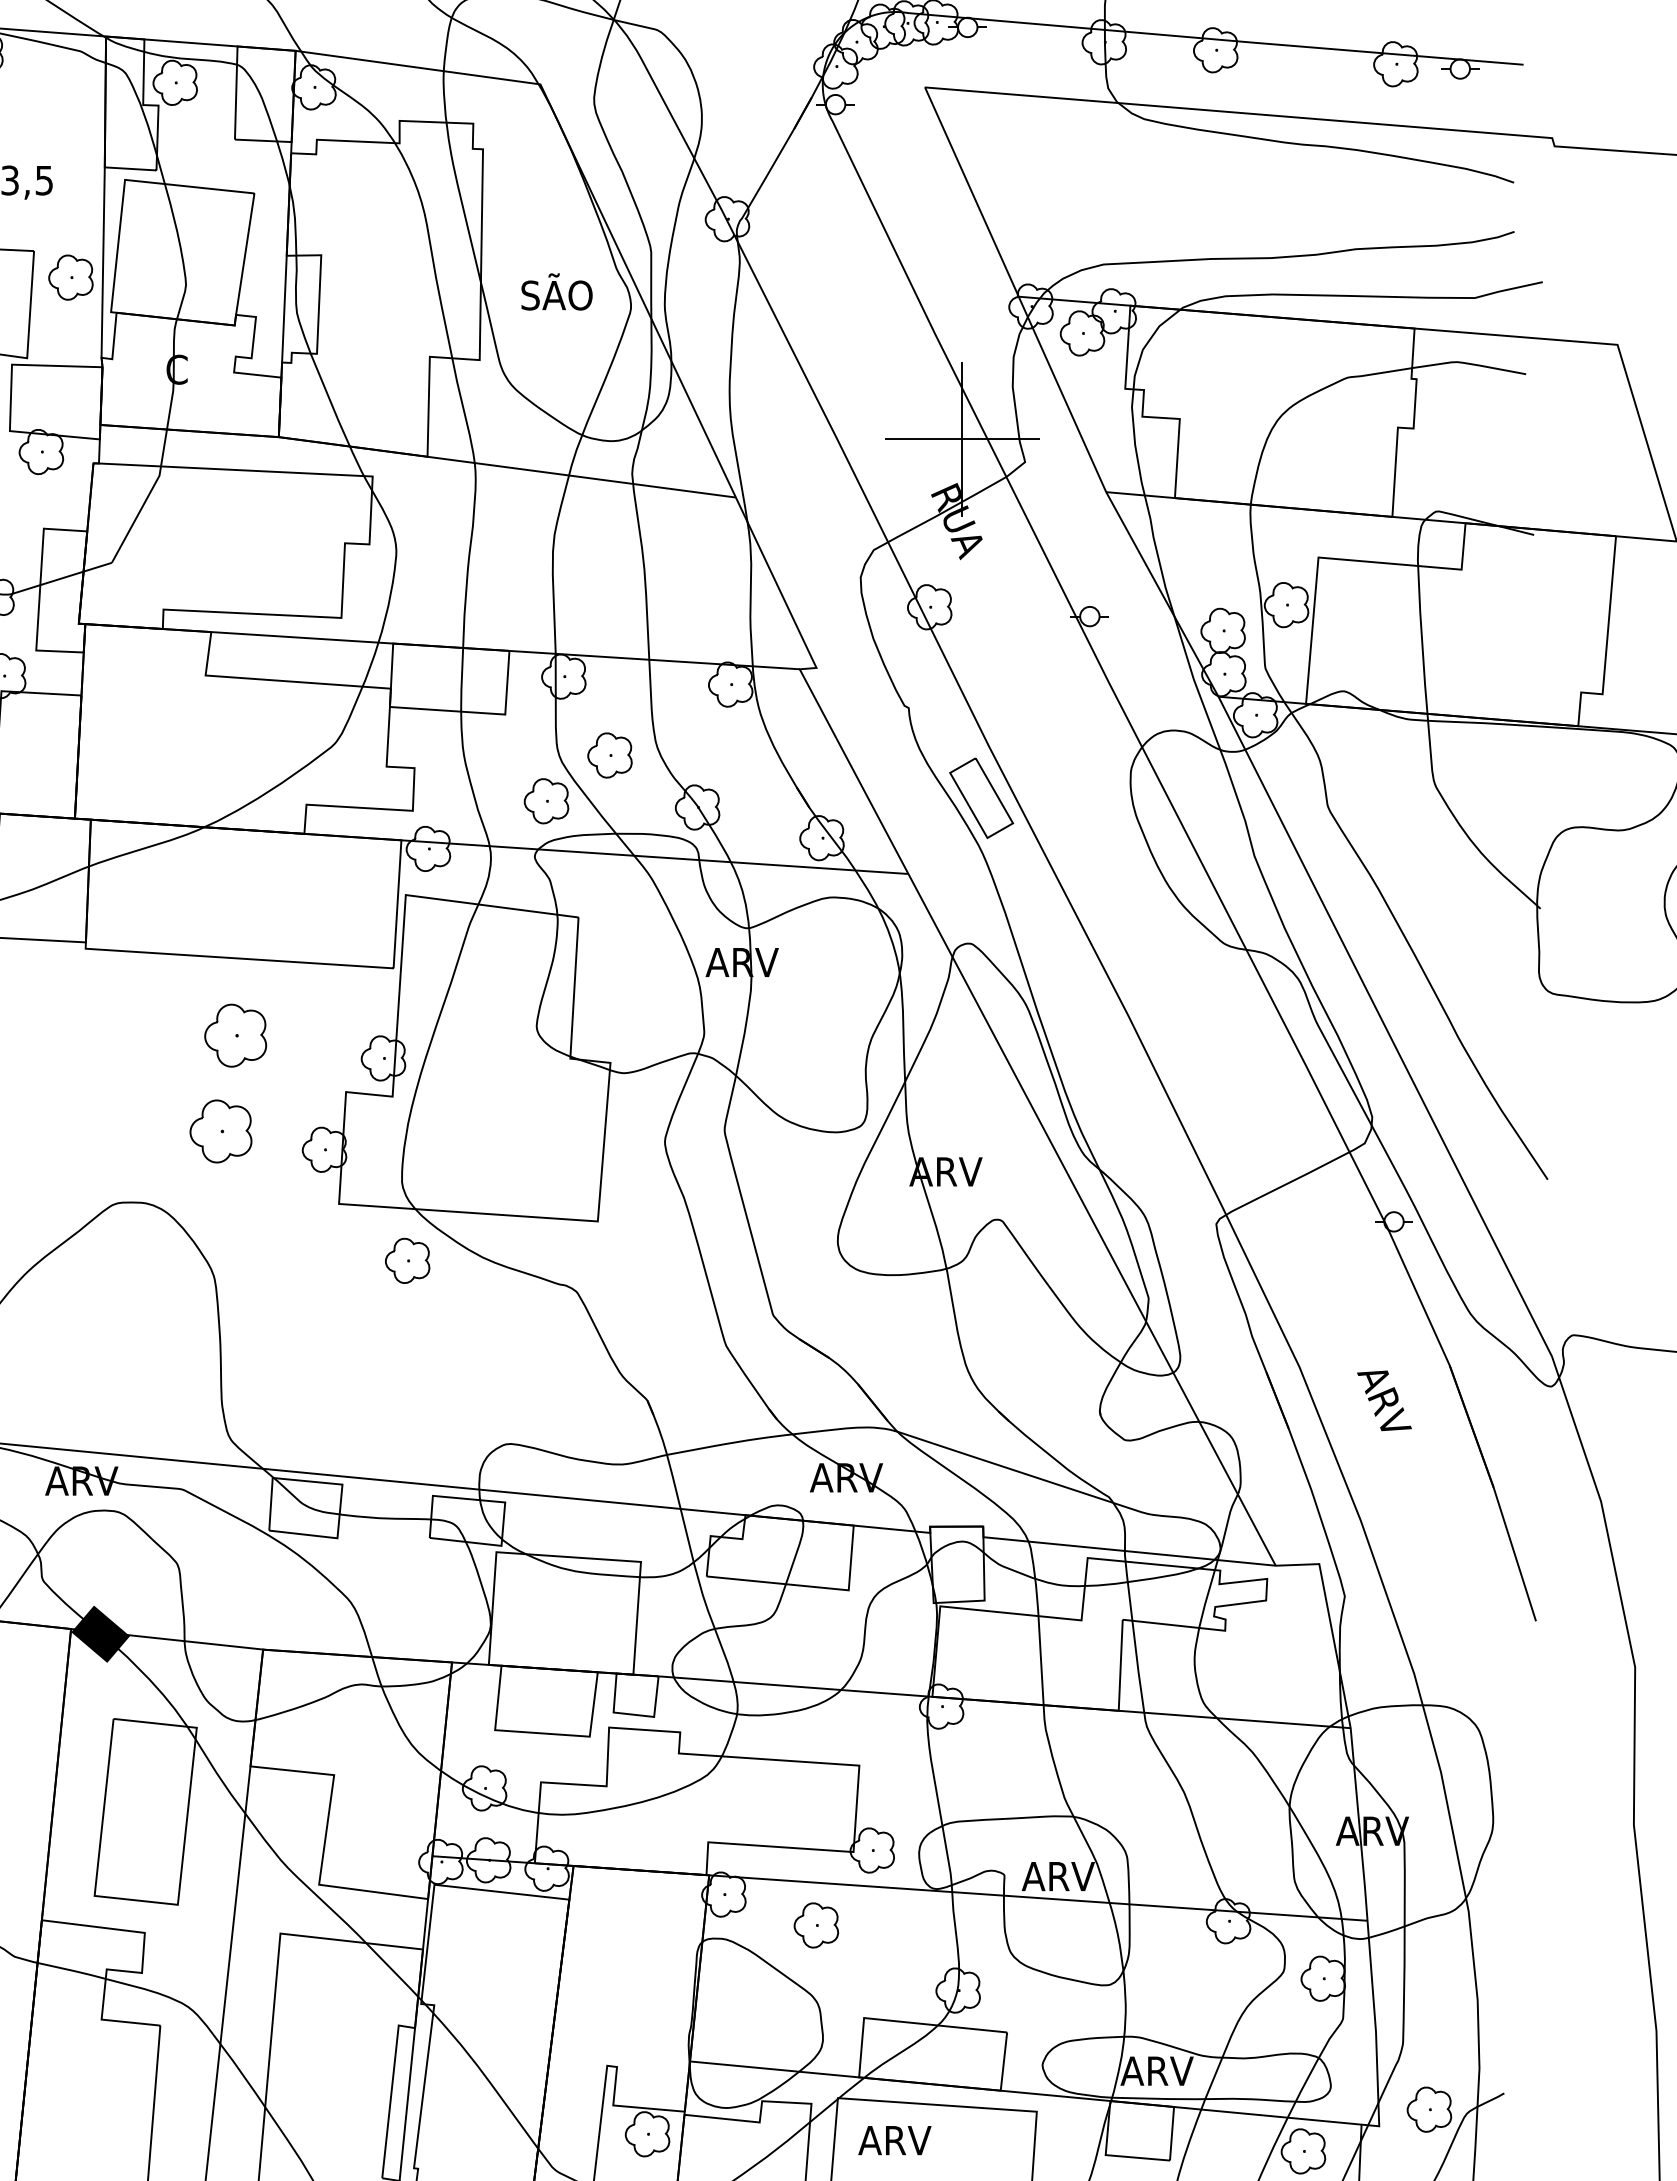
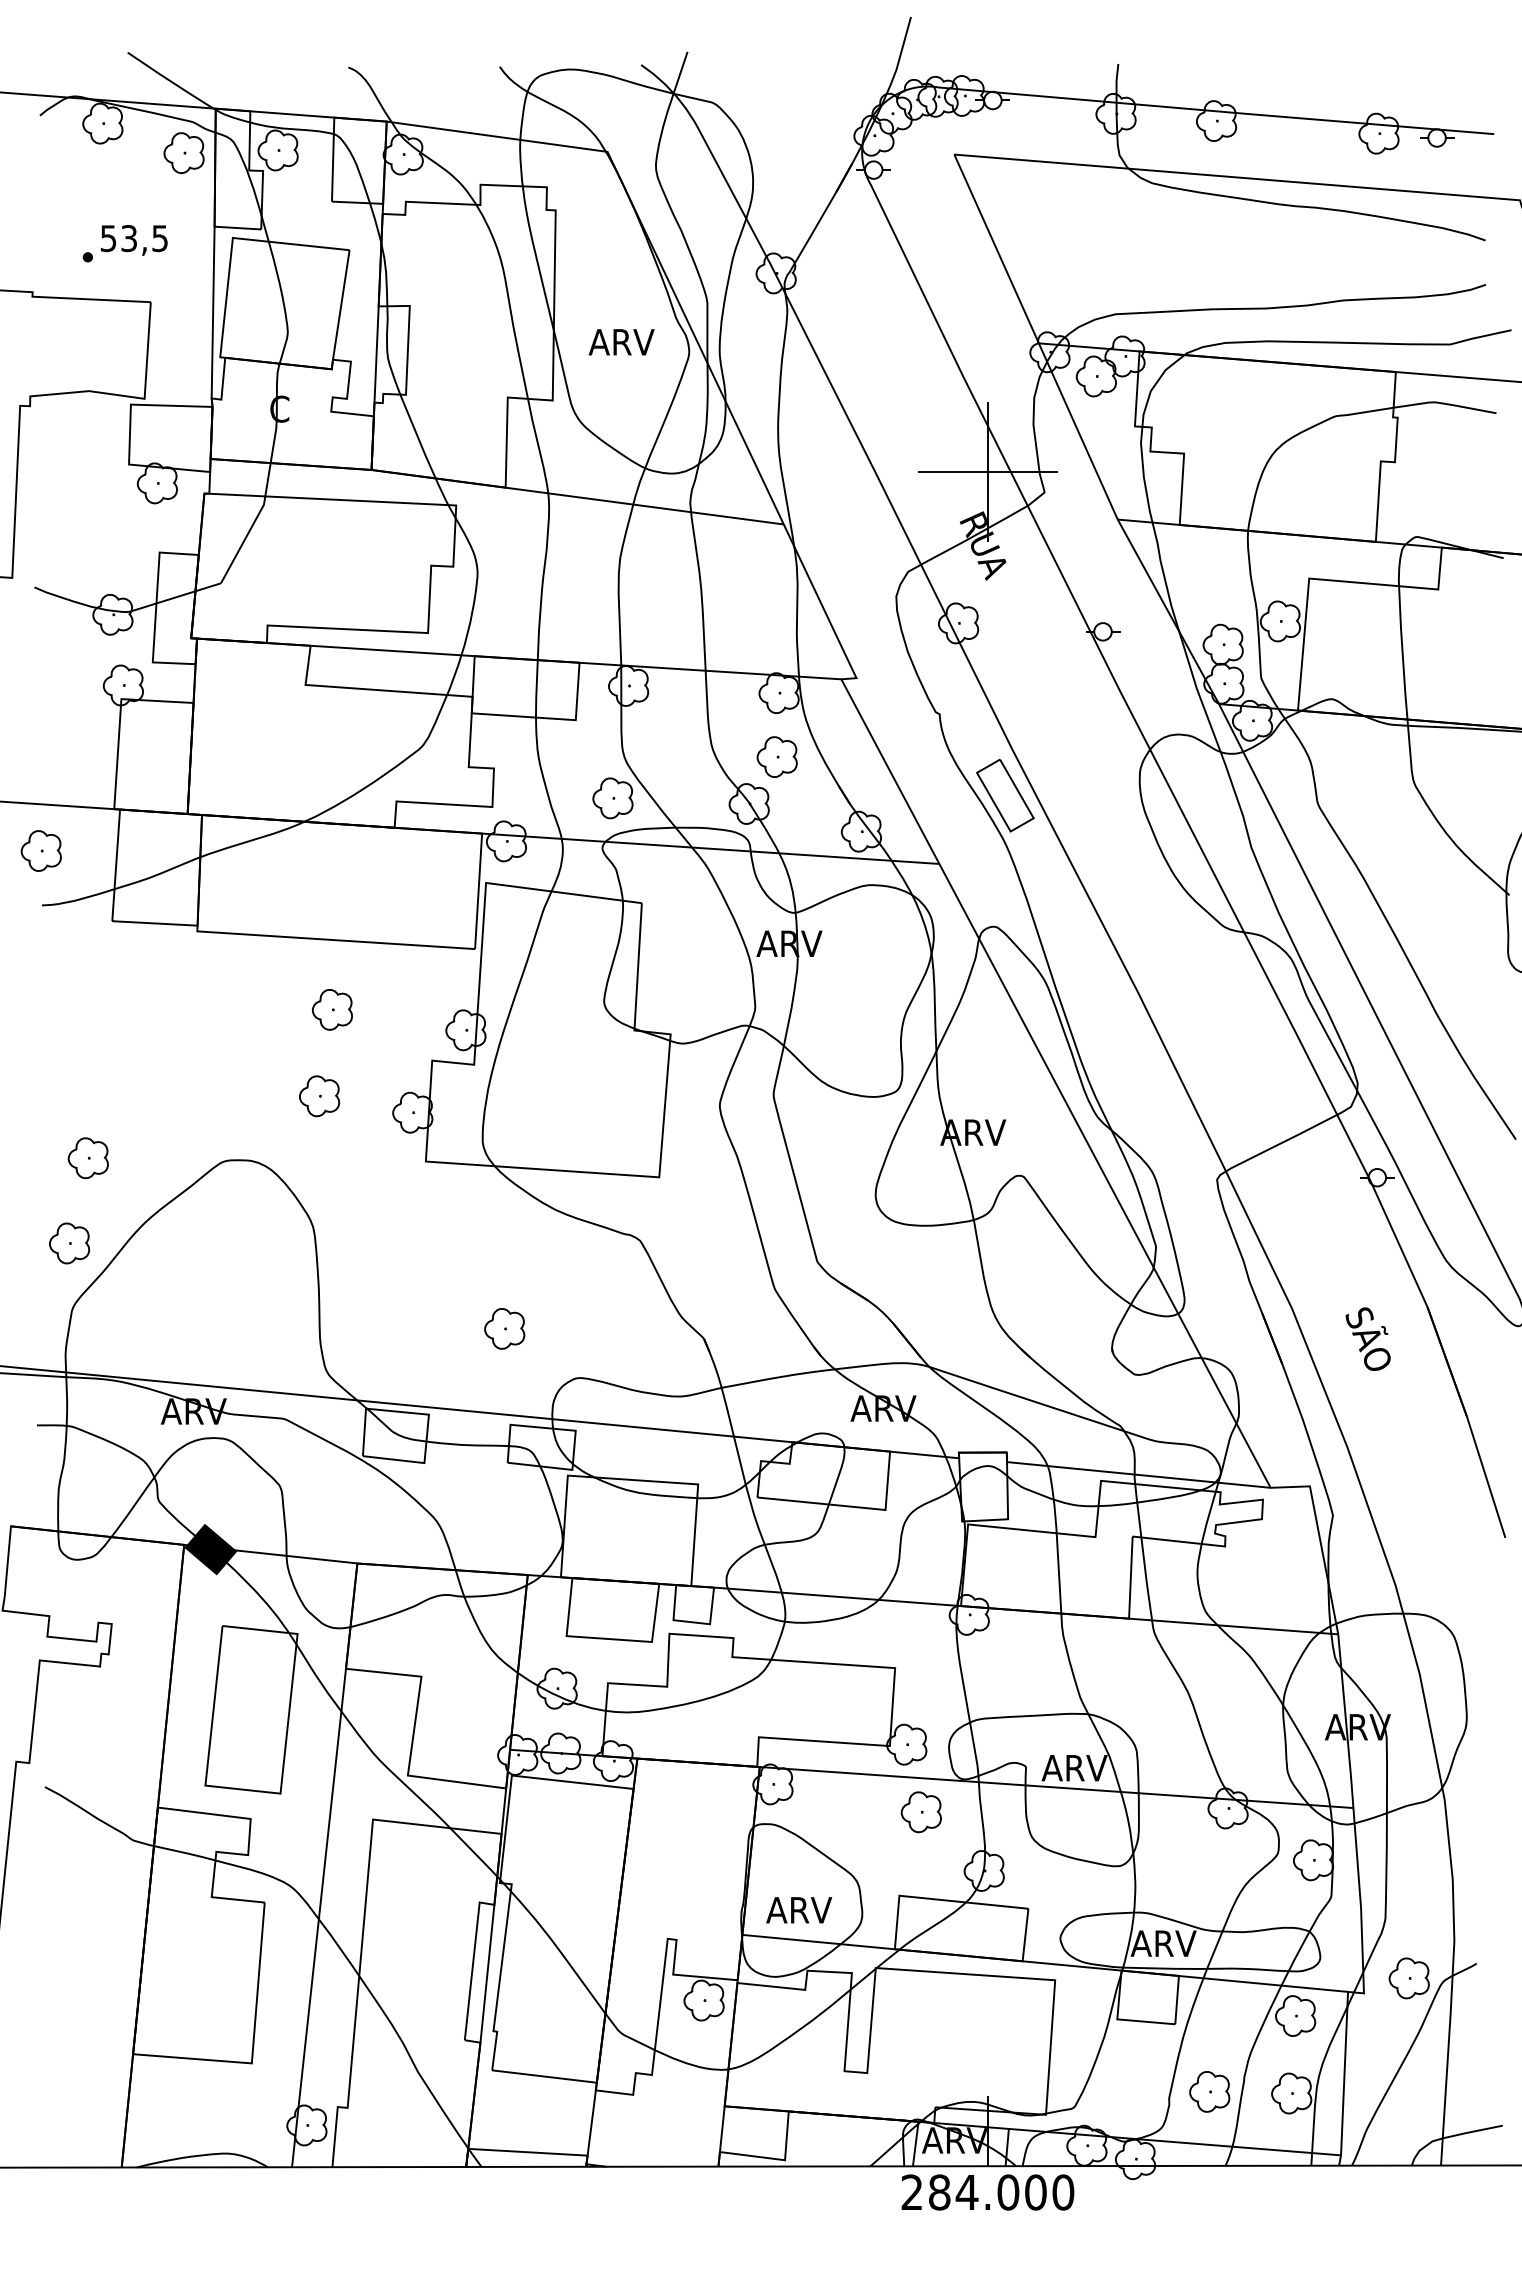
part: (70, 276) -> (183, 152), moved
text: (555, 291) -> (621, 338), SÃO -> ARV
part: (609, 754) -> (776, 756), moved
part: (234, 1035) -> (331, 1009), size x0.71
part: (221, 1131) -> (319, 1096), size x0.71
part: (407, 1260) -> (504, 1328), moved
text: (1384, 1400) -> (1368, 1338), ARV -> SÃO
part: (815, 1925) -> (920, 1812), moved
text: (895, 2140) -> (799, 1910), moved

